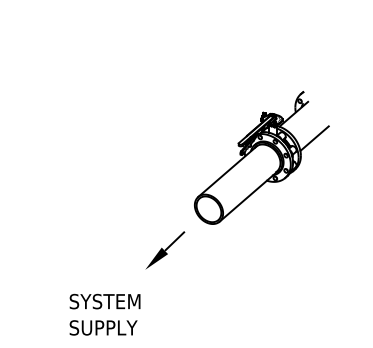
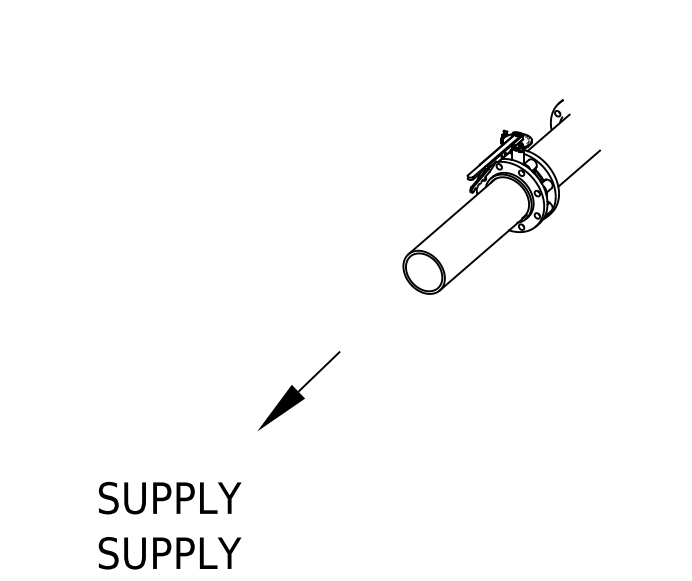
part: (261, 157) -> (500, 195), size x0.7
text: (110, 301) -> (184, 497), SYSTEM -> SUPPLY

